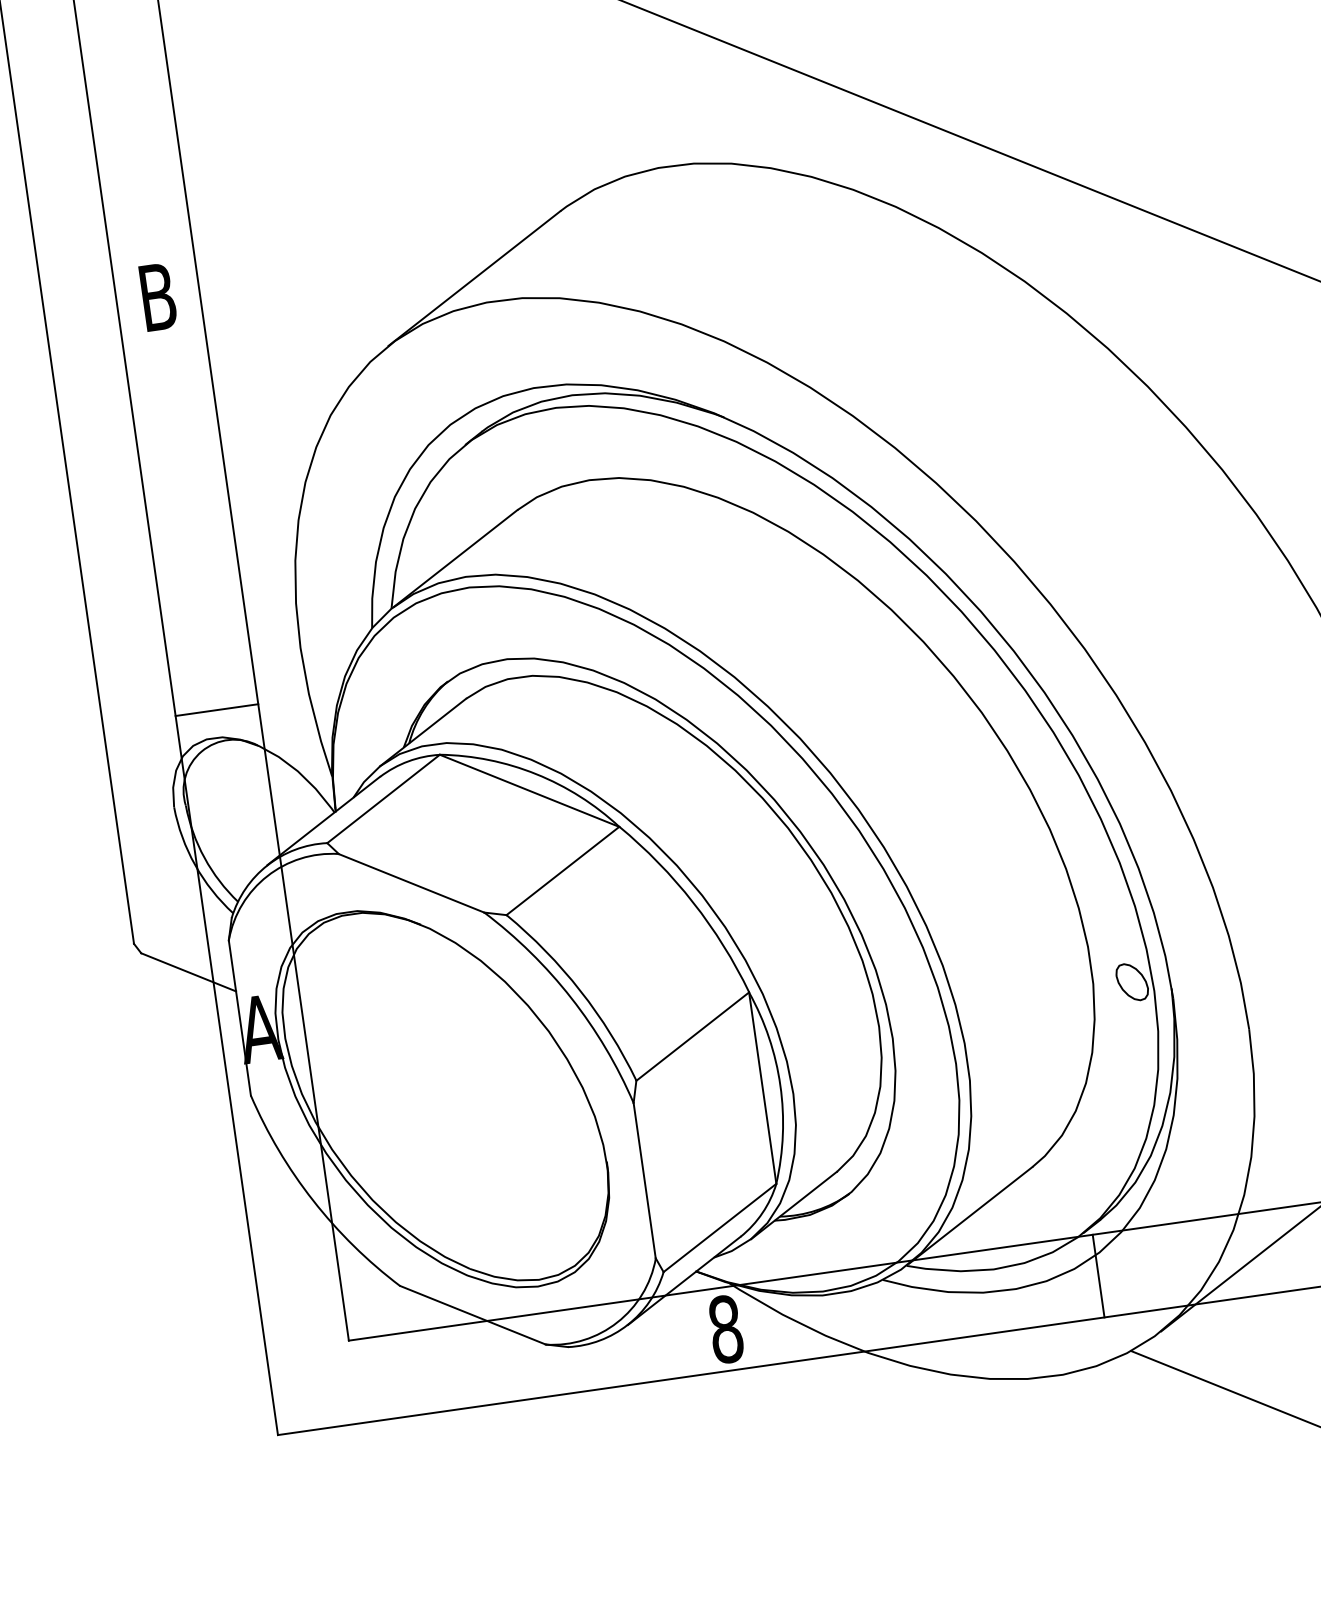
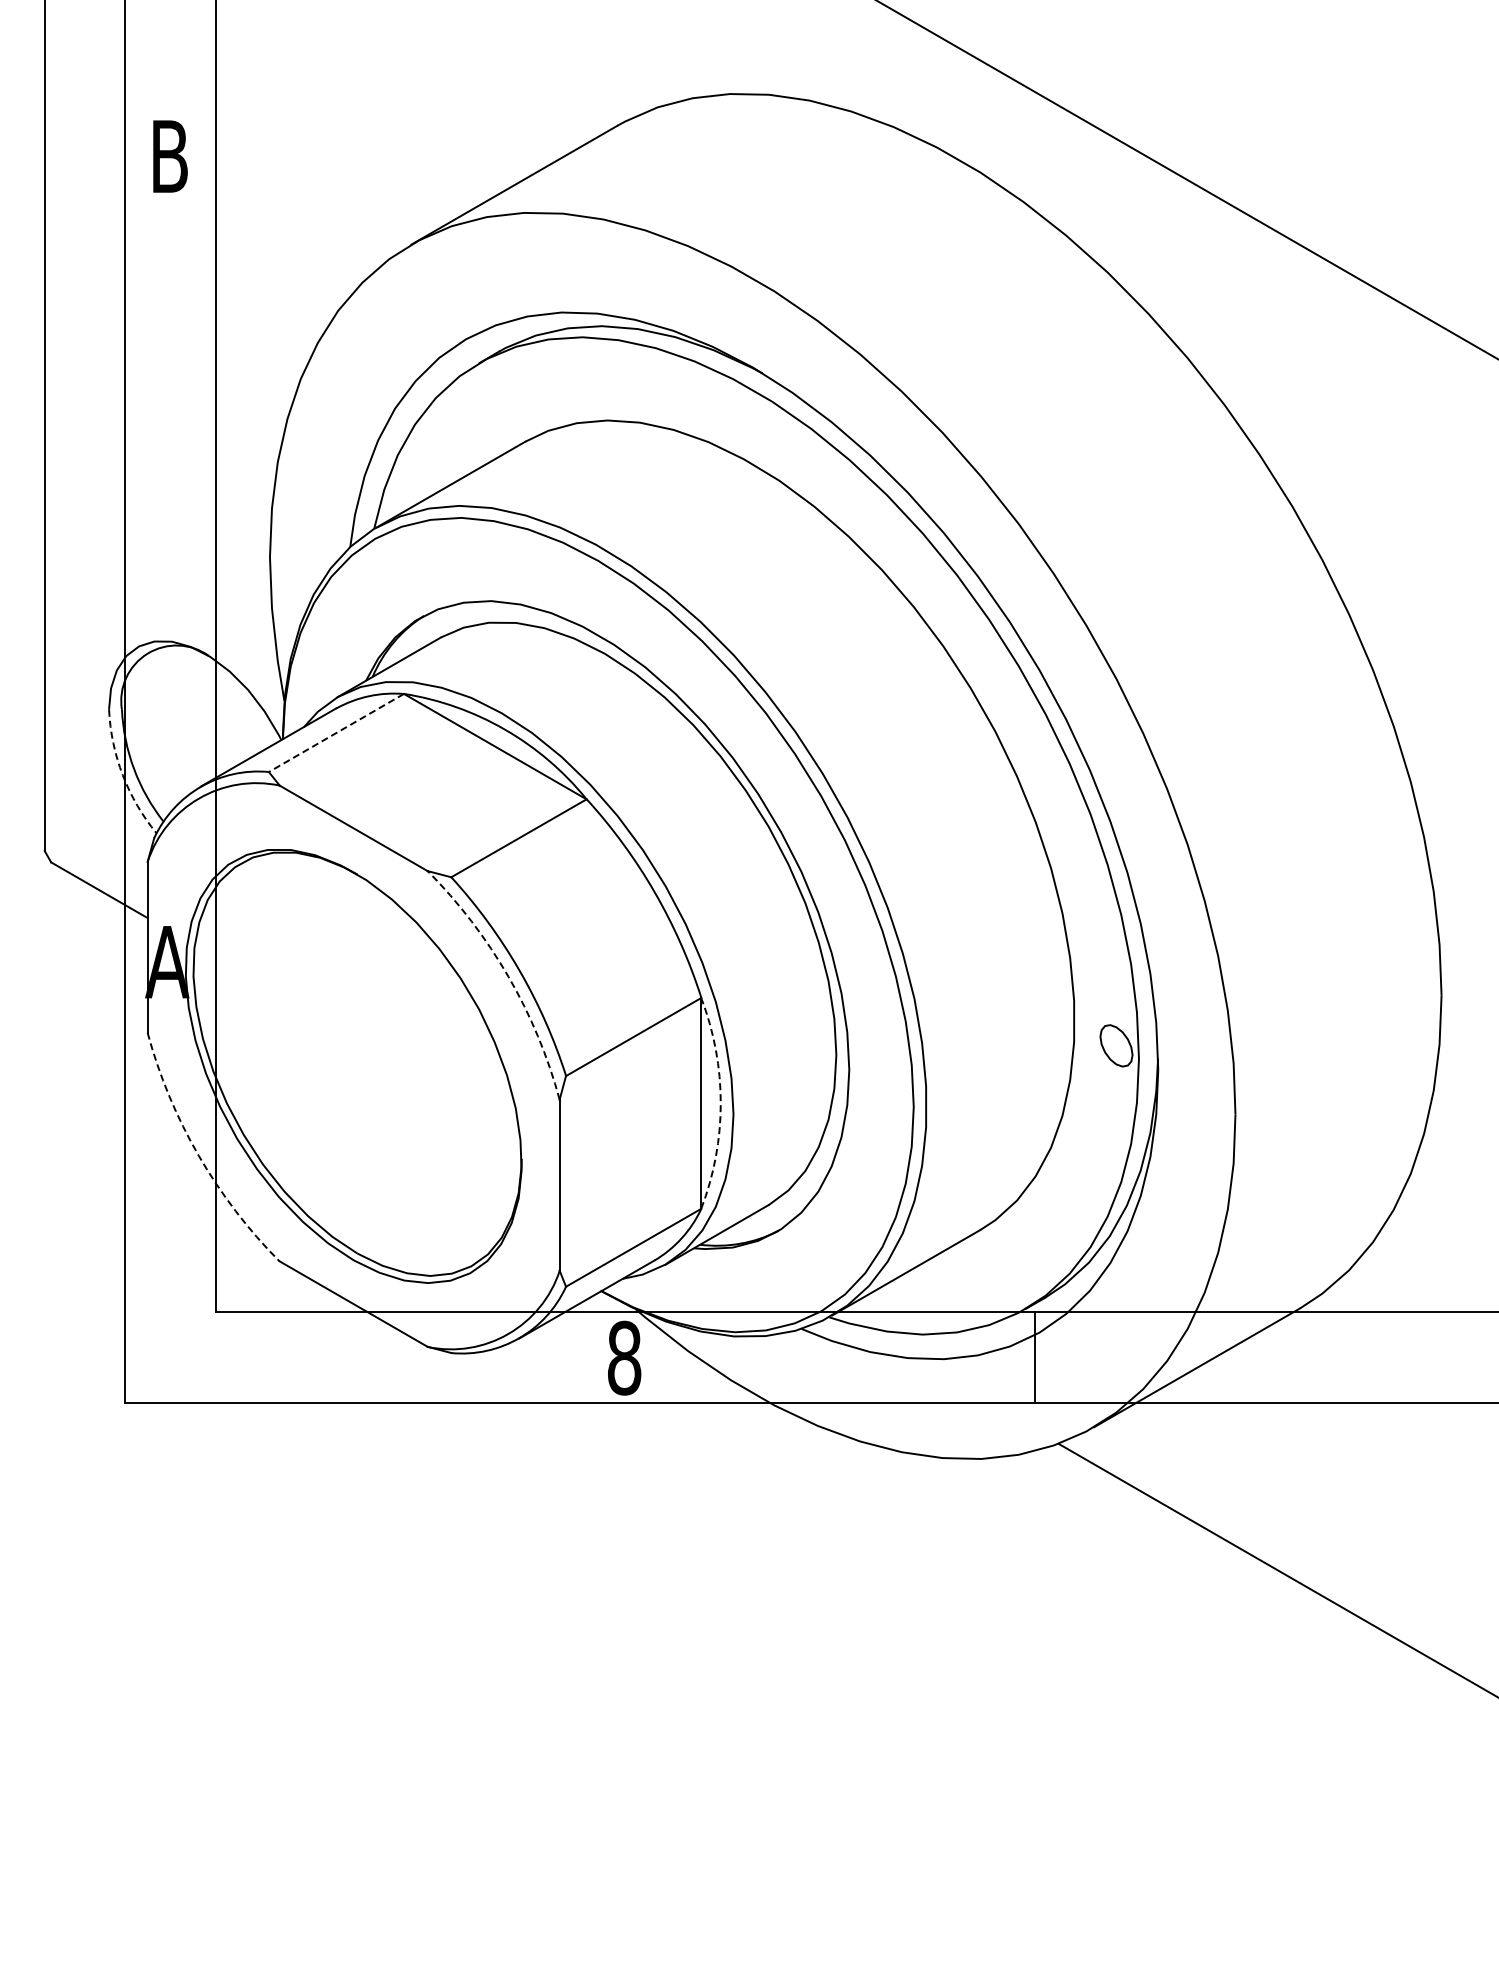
line: (216, 710) -> (169, 611), removed
line: (383, 799) -> (336, 733), solid -> dashed
arc: (194, 865) -> (122, 775), solid -> dashed
arc: (571, 997) -> (508, 976), solid -> dashed
arc: (780, 1085) -> (720, 1103), solid -> dashed
arc: (312, 1200) -> (198, 1155), solid -> dashed

